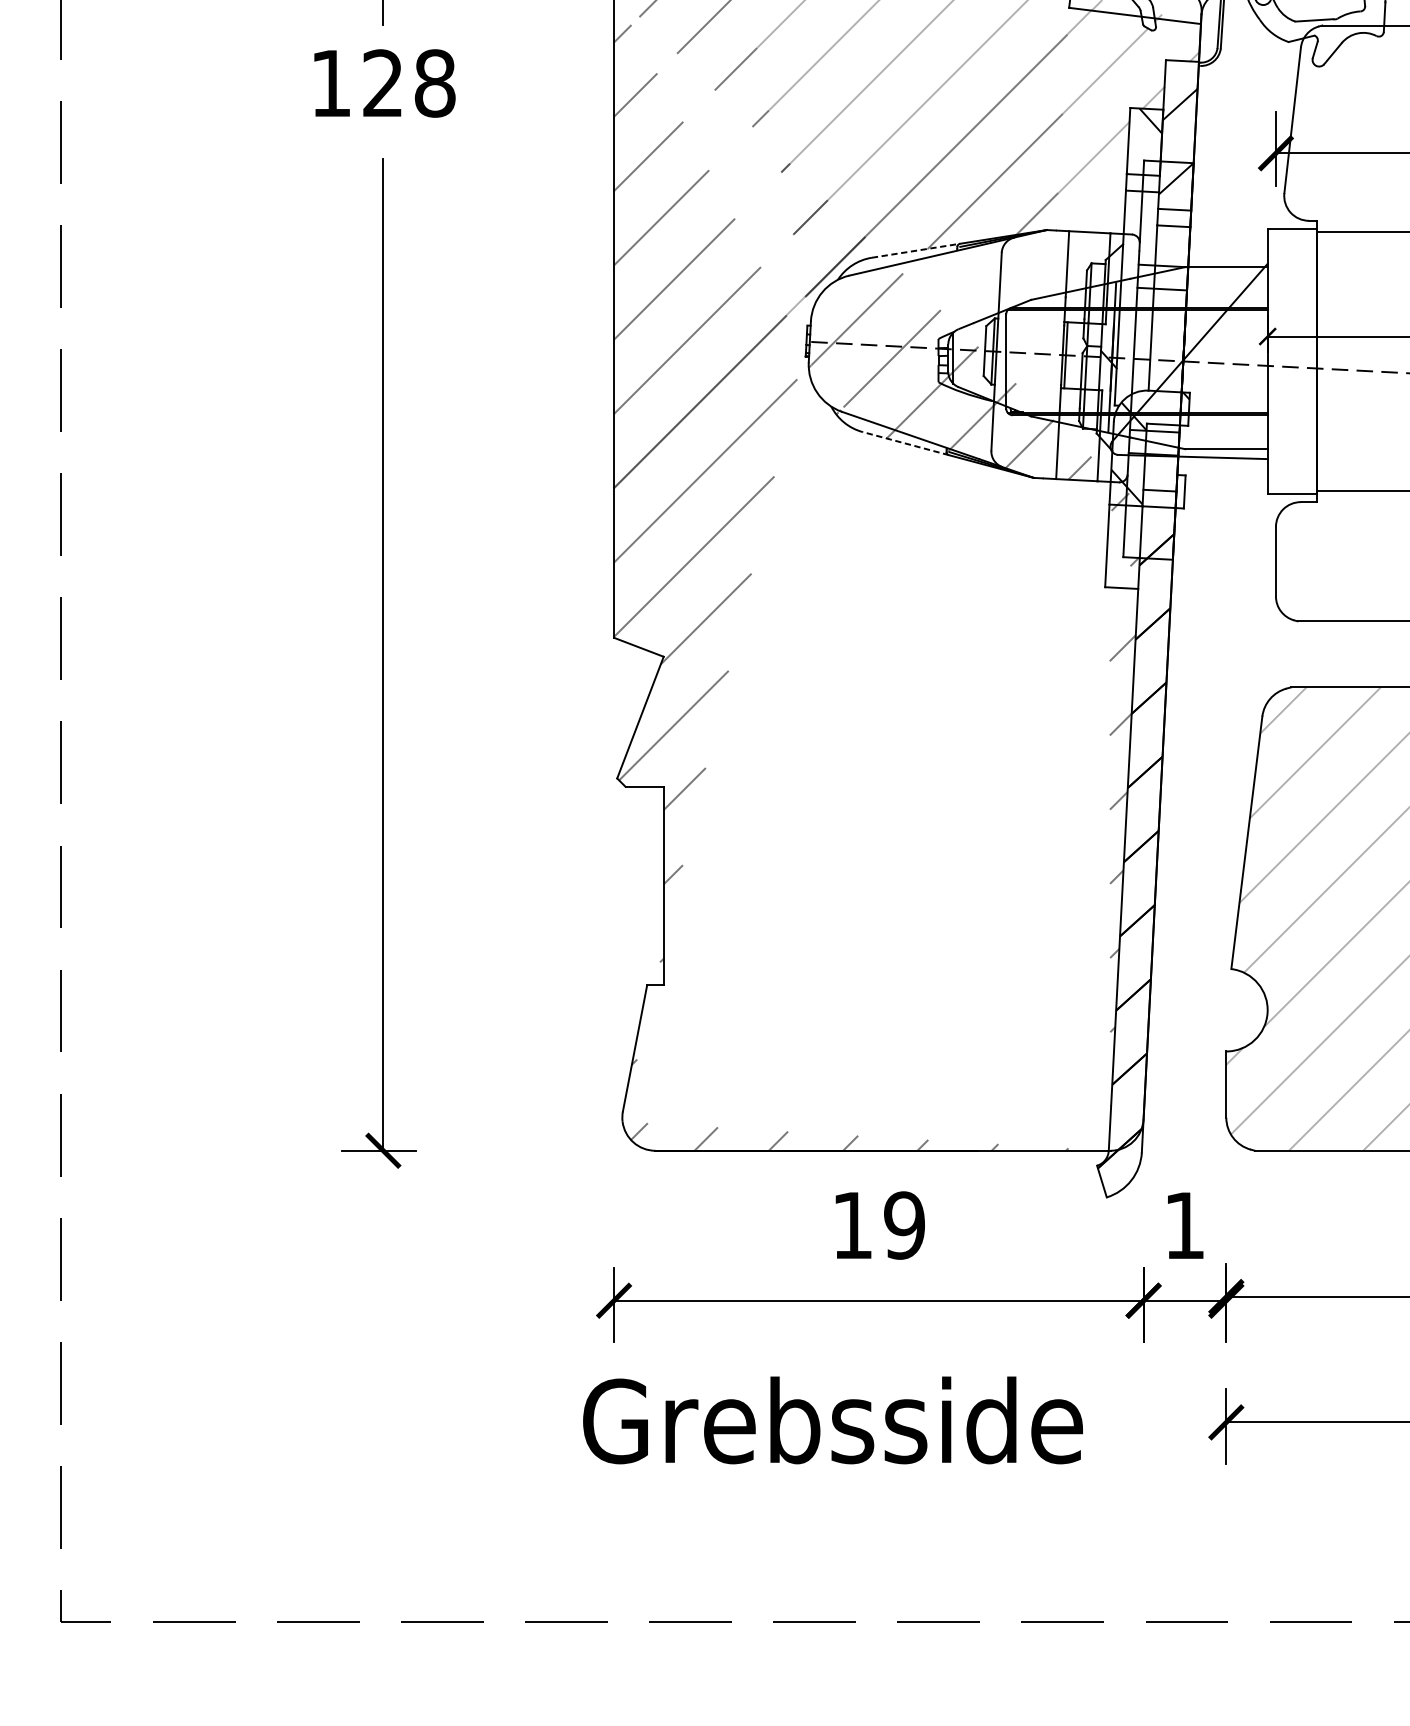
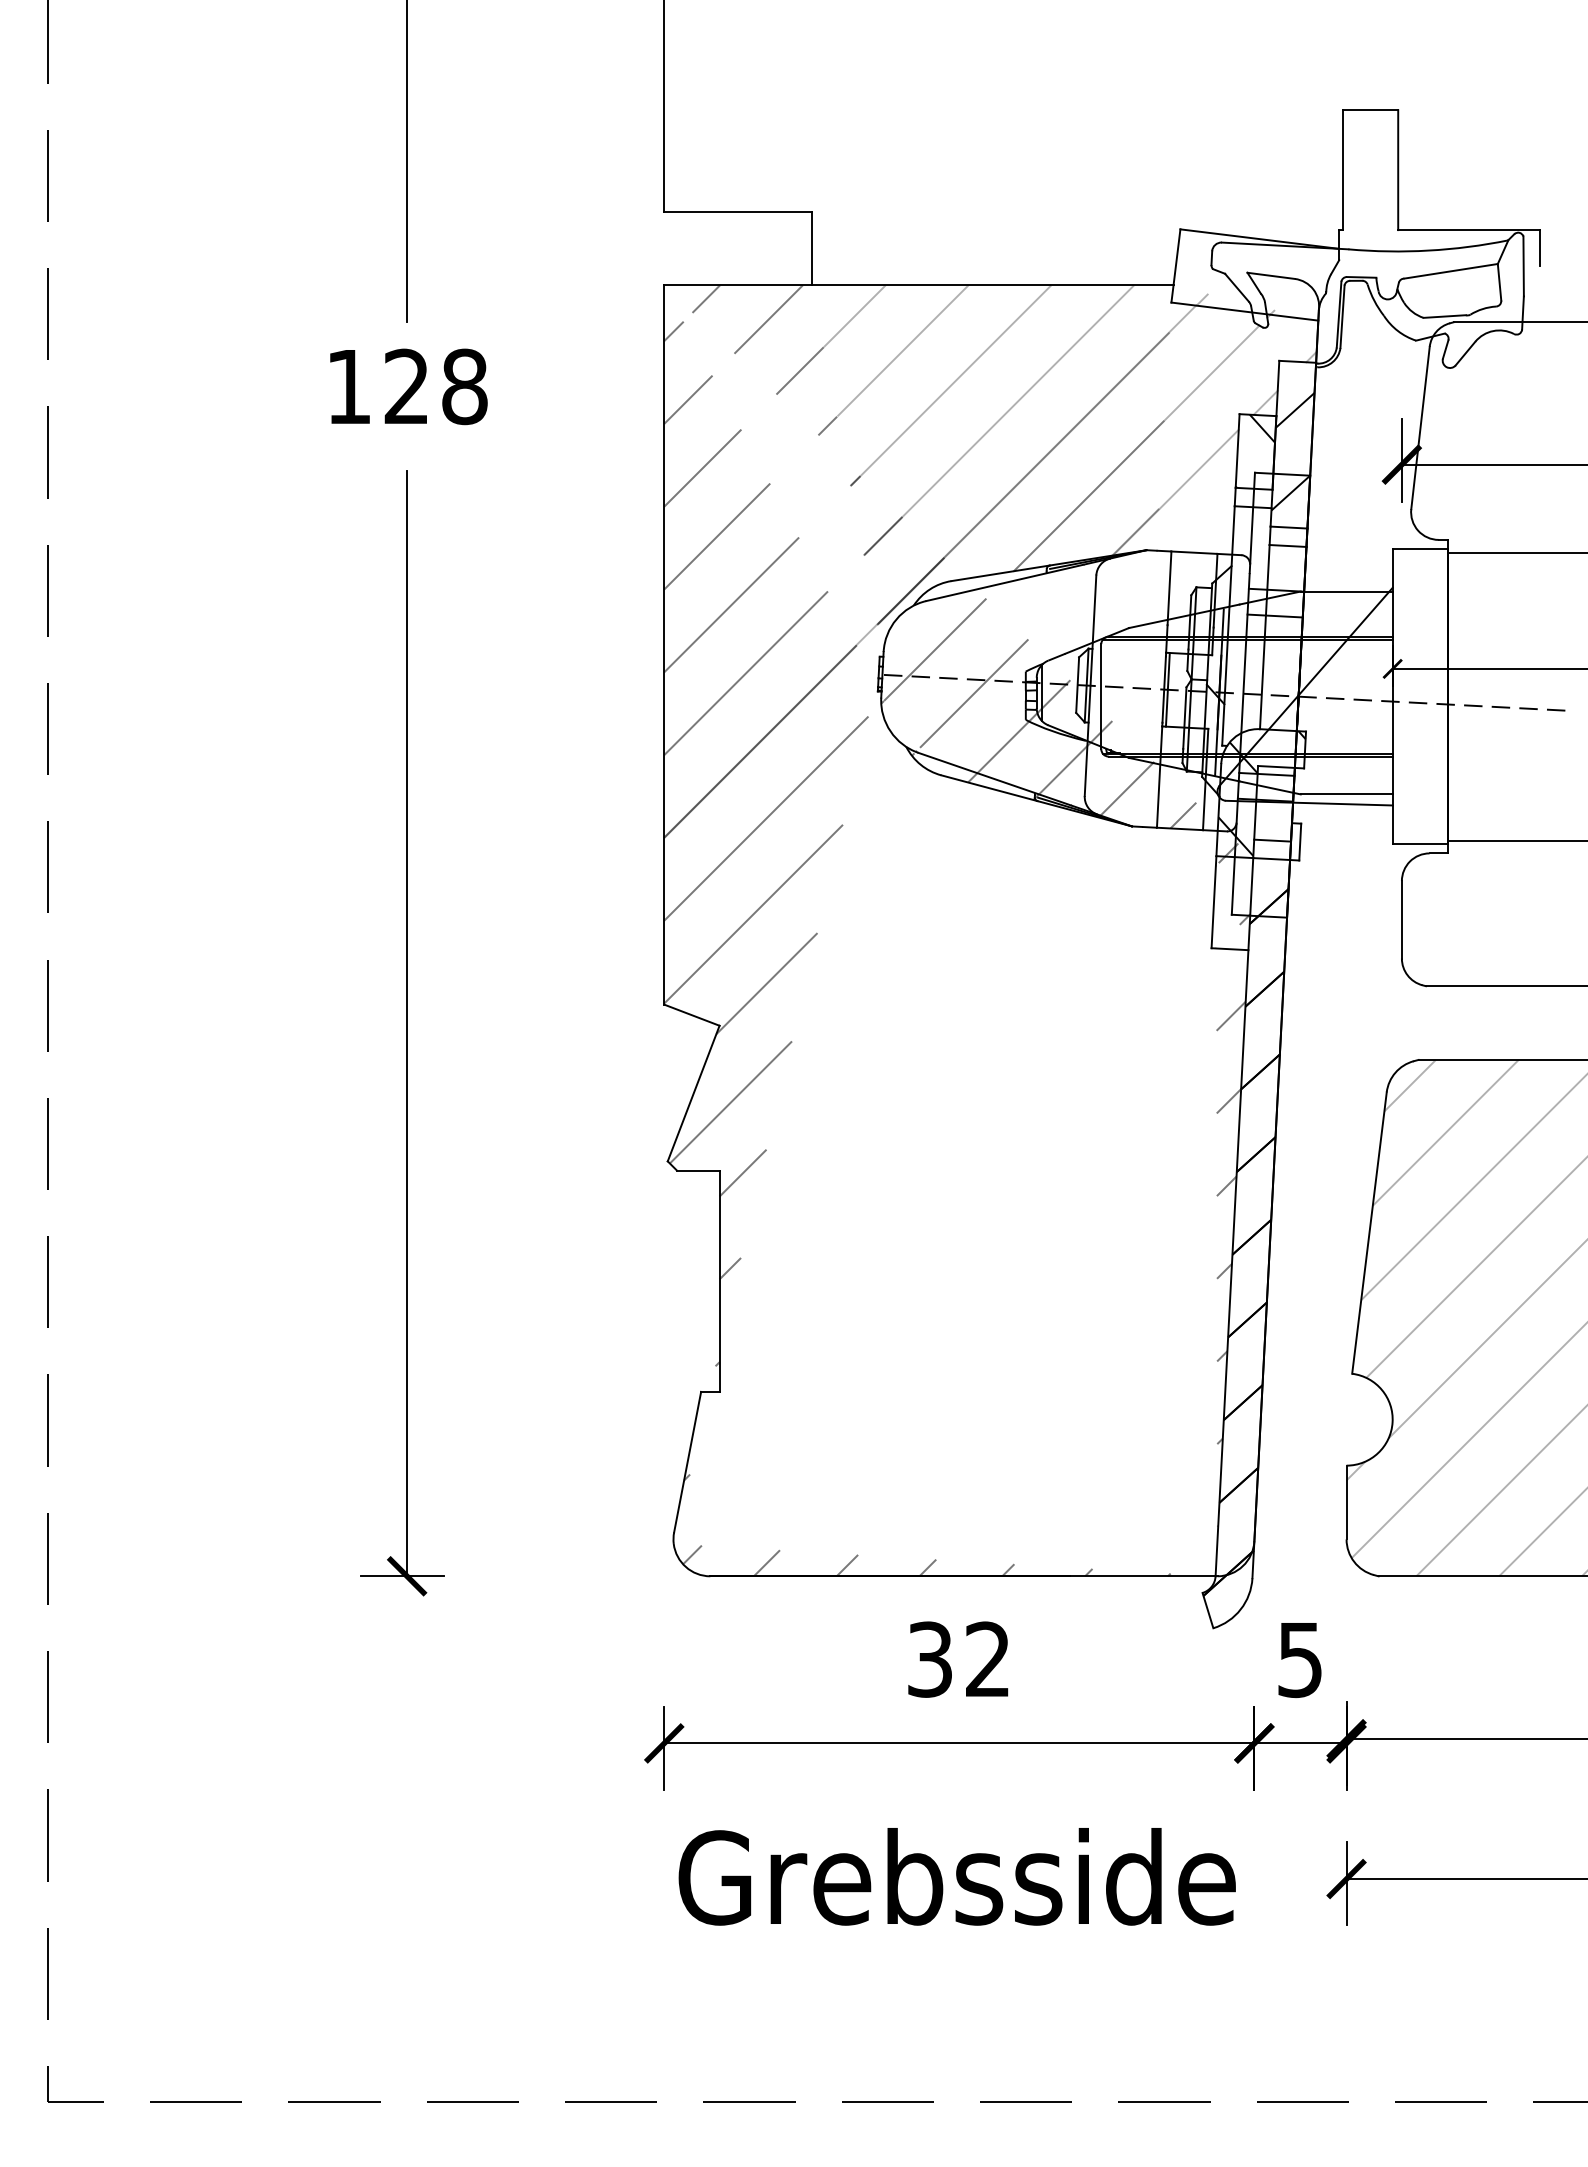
line: (915, 250) -> (1000, 573), dashed -> solid
line: (905, 443) -> (989, 788), dashed -> solid
text: (878, 1225) -> (959, 1659), 19 -> 32
text: (1184, 1226) -> (1299, 1660), 1 -> 5
text: (832, 1420) -> (956, 1876), moved

